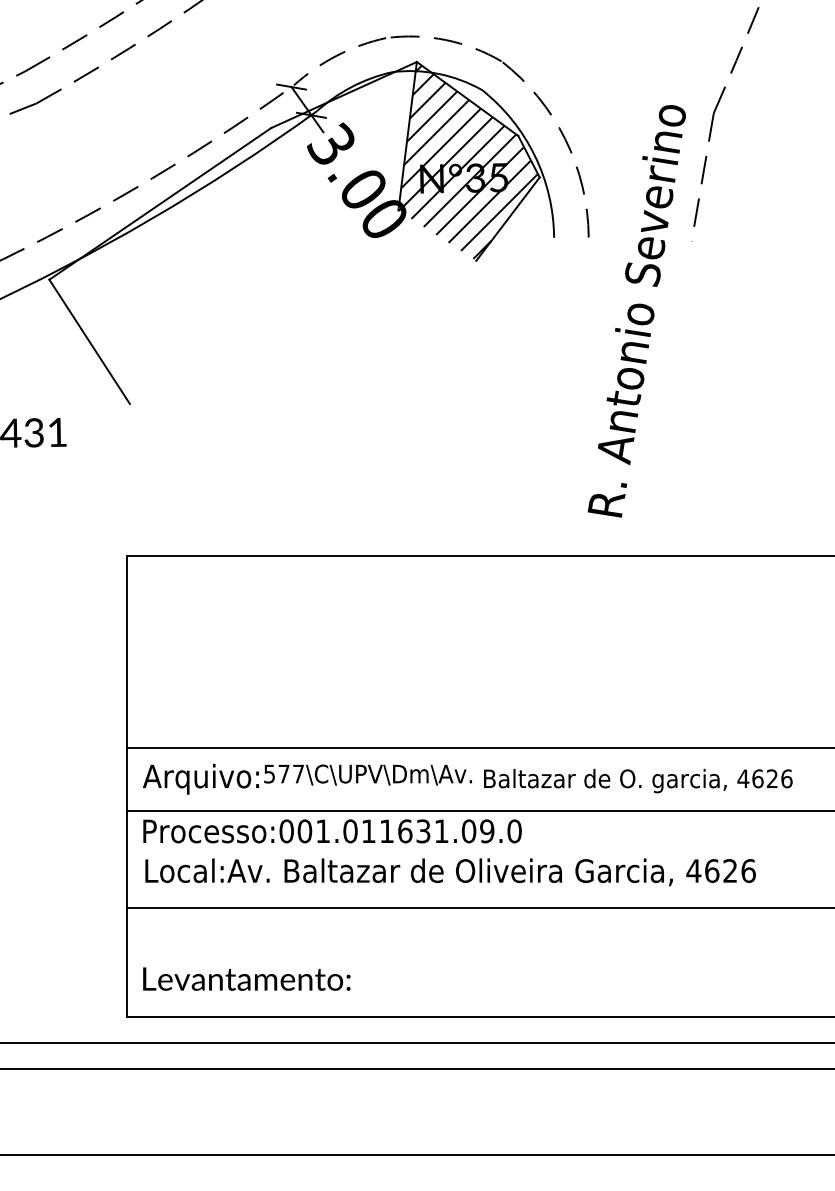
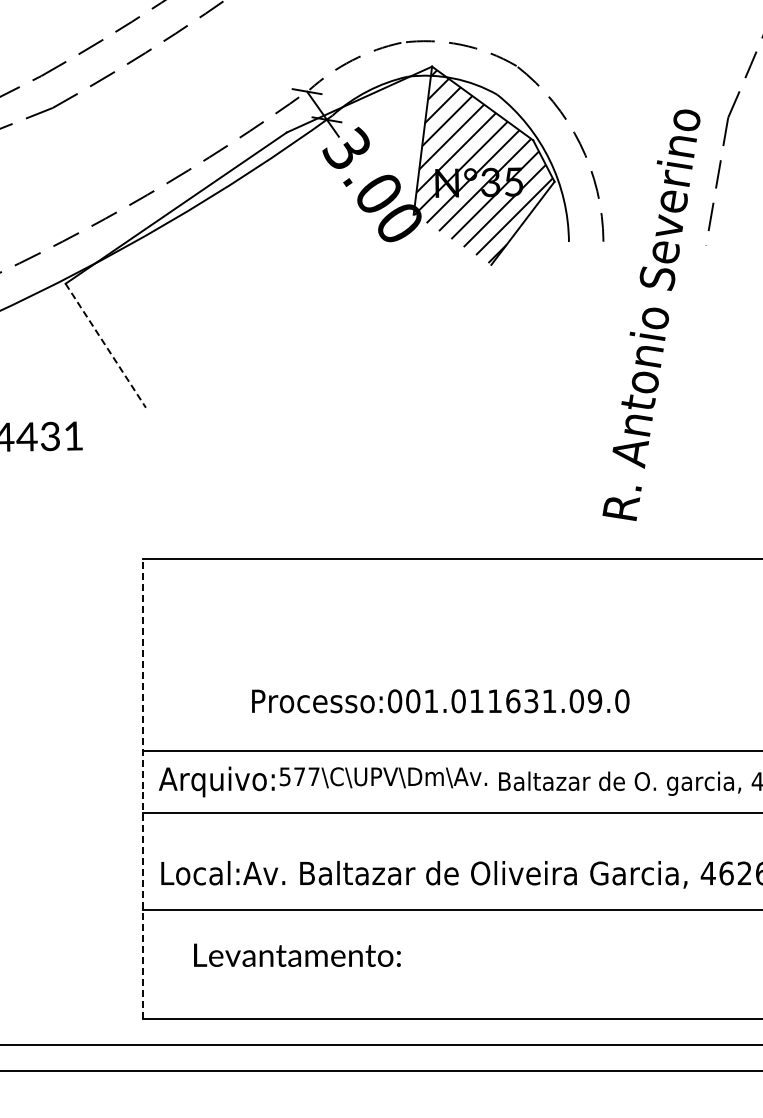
line: (89, 342) -> (105, 346), solid -> dashed
line: (126, 785) -> (142, 788), solid -> dashed
text: (332, 831) -> (440, 701), moved
text: (246, 978) -> (297, 954), moved

